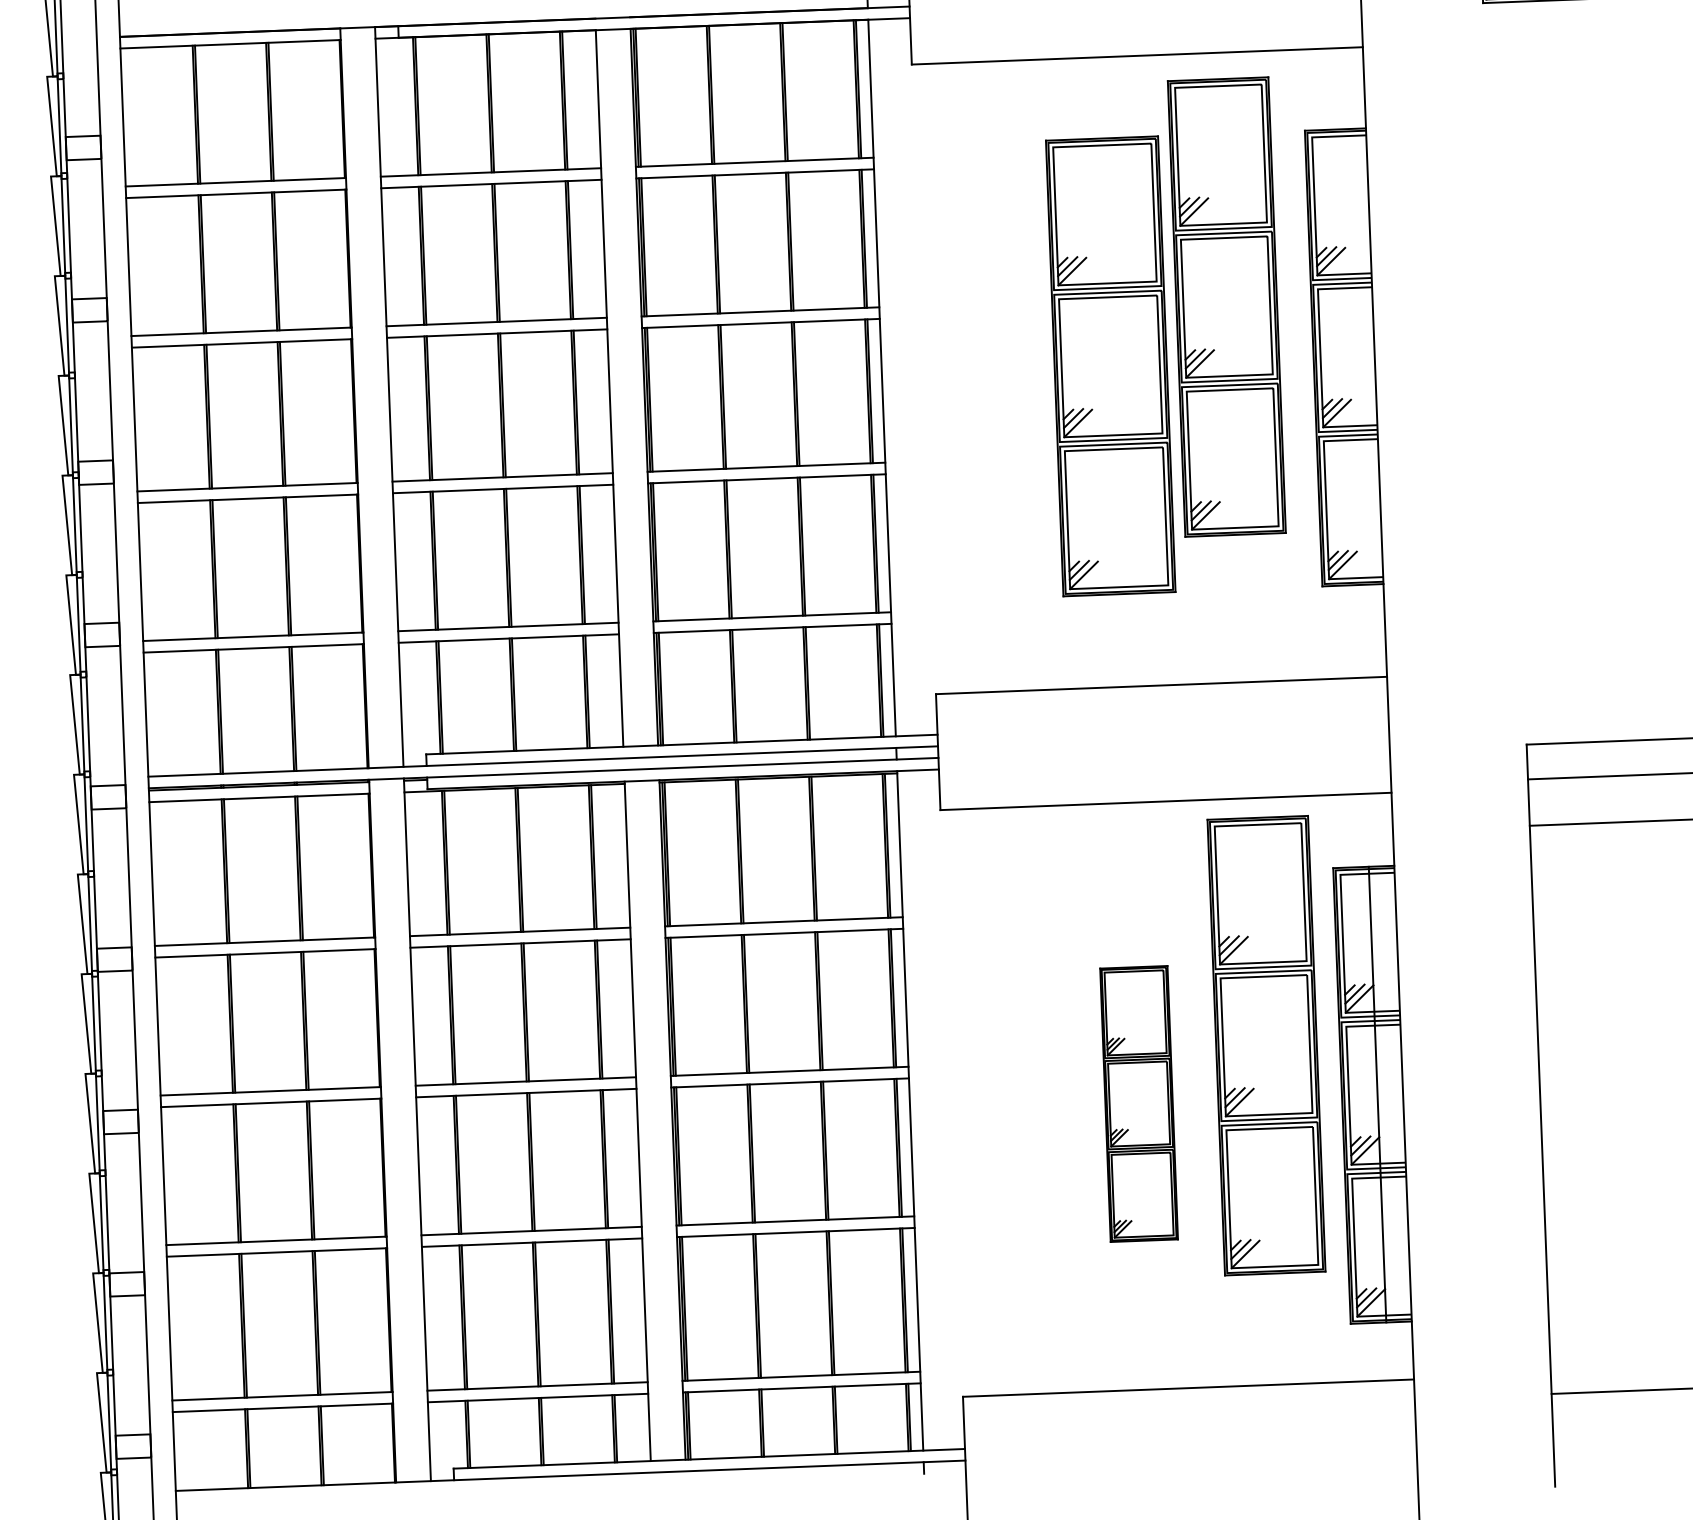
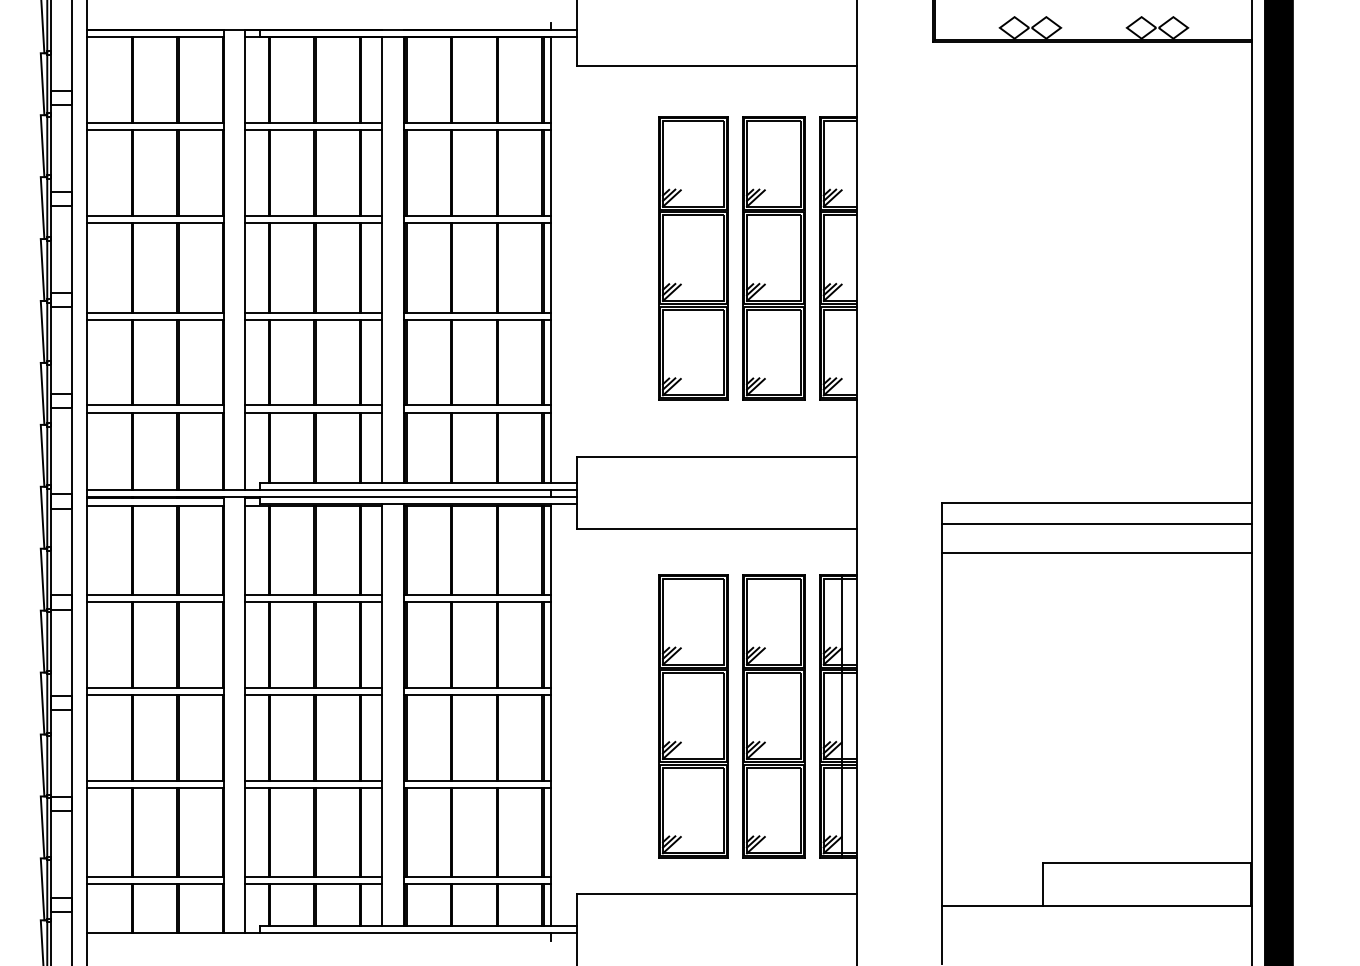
part: (1226, 307) -> (773, 258), moved
part: (1265, 1046) -> (773, 716), moved
part: (1139, 1104) -> (693, 716), size x1.67

